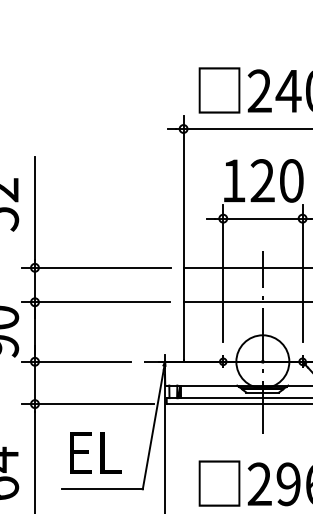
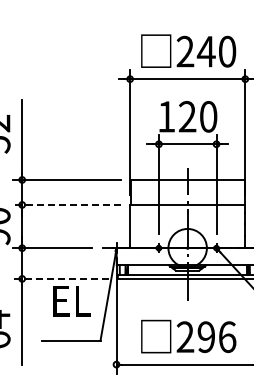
line: (95, 301) -> (66, 204), solid -> dashed
line: (87, 403) -> (60, 278), solid -> dashed
text: (94, 453) -> (71, 301), moved

